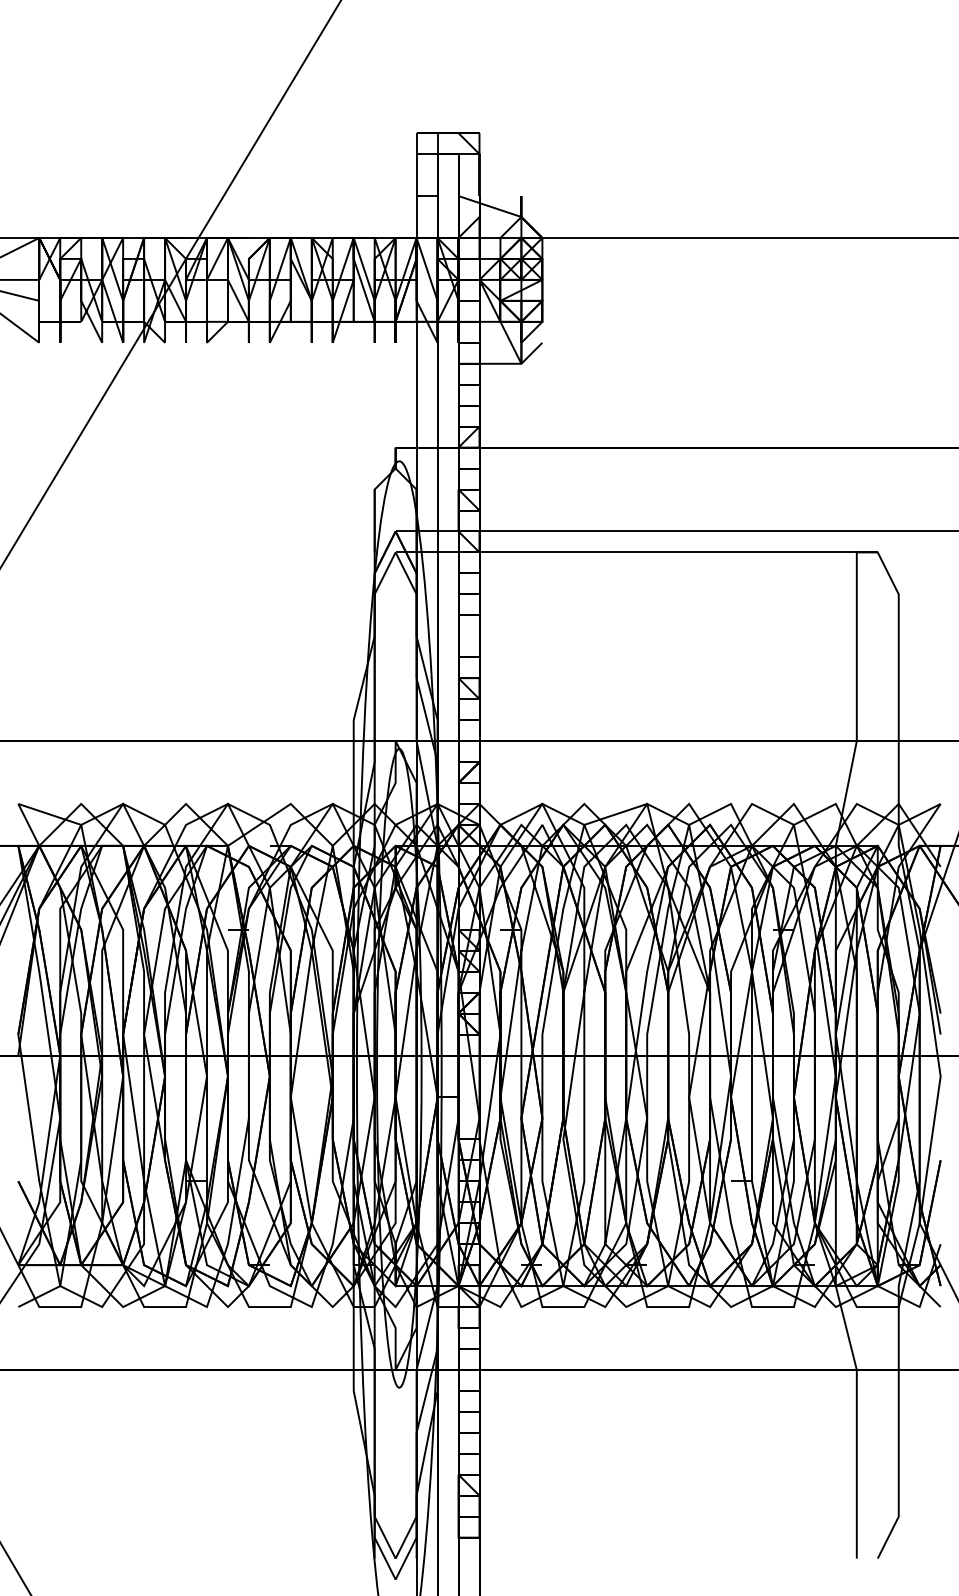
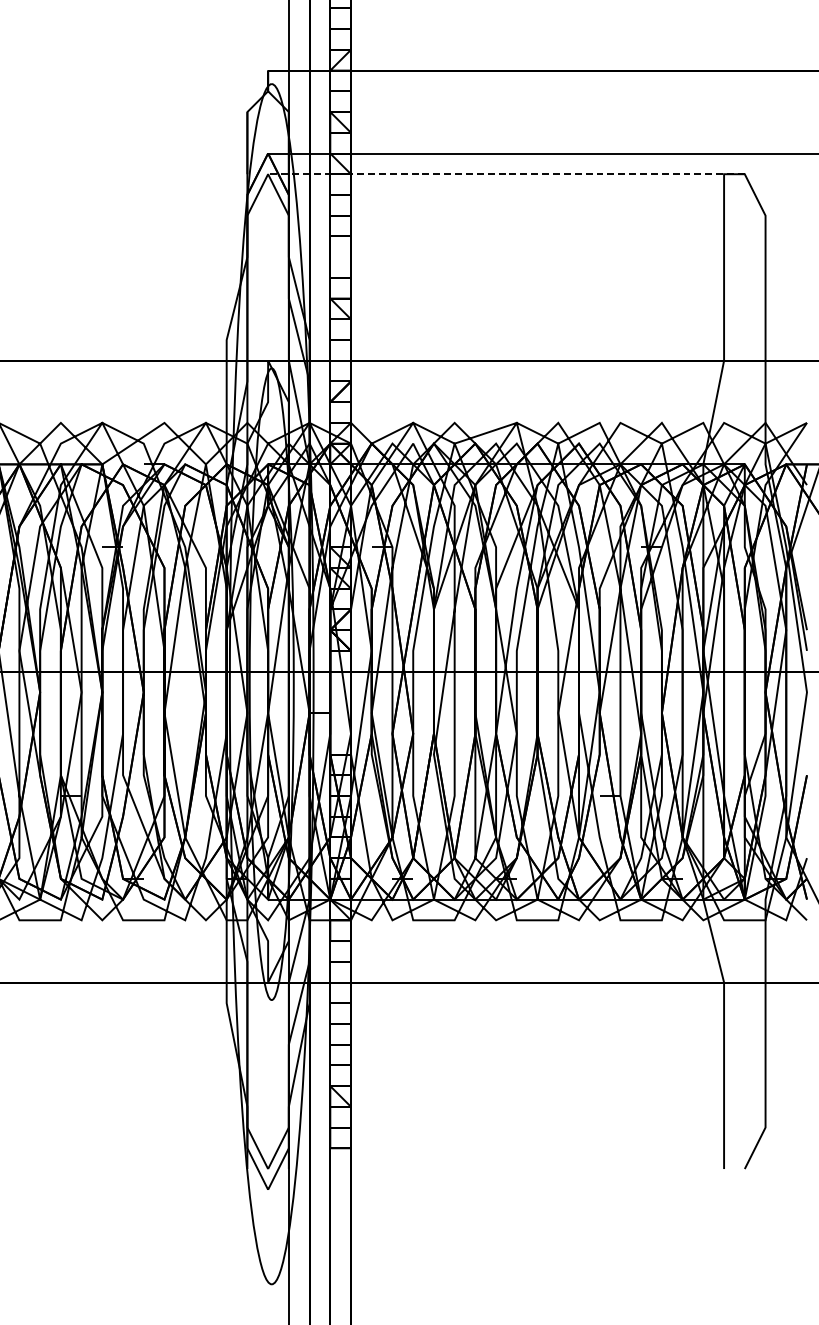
line: (636, 552) -> (506, 174), solid -> dashed

